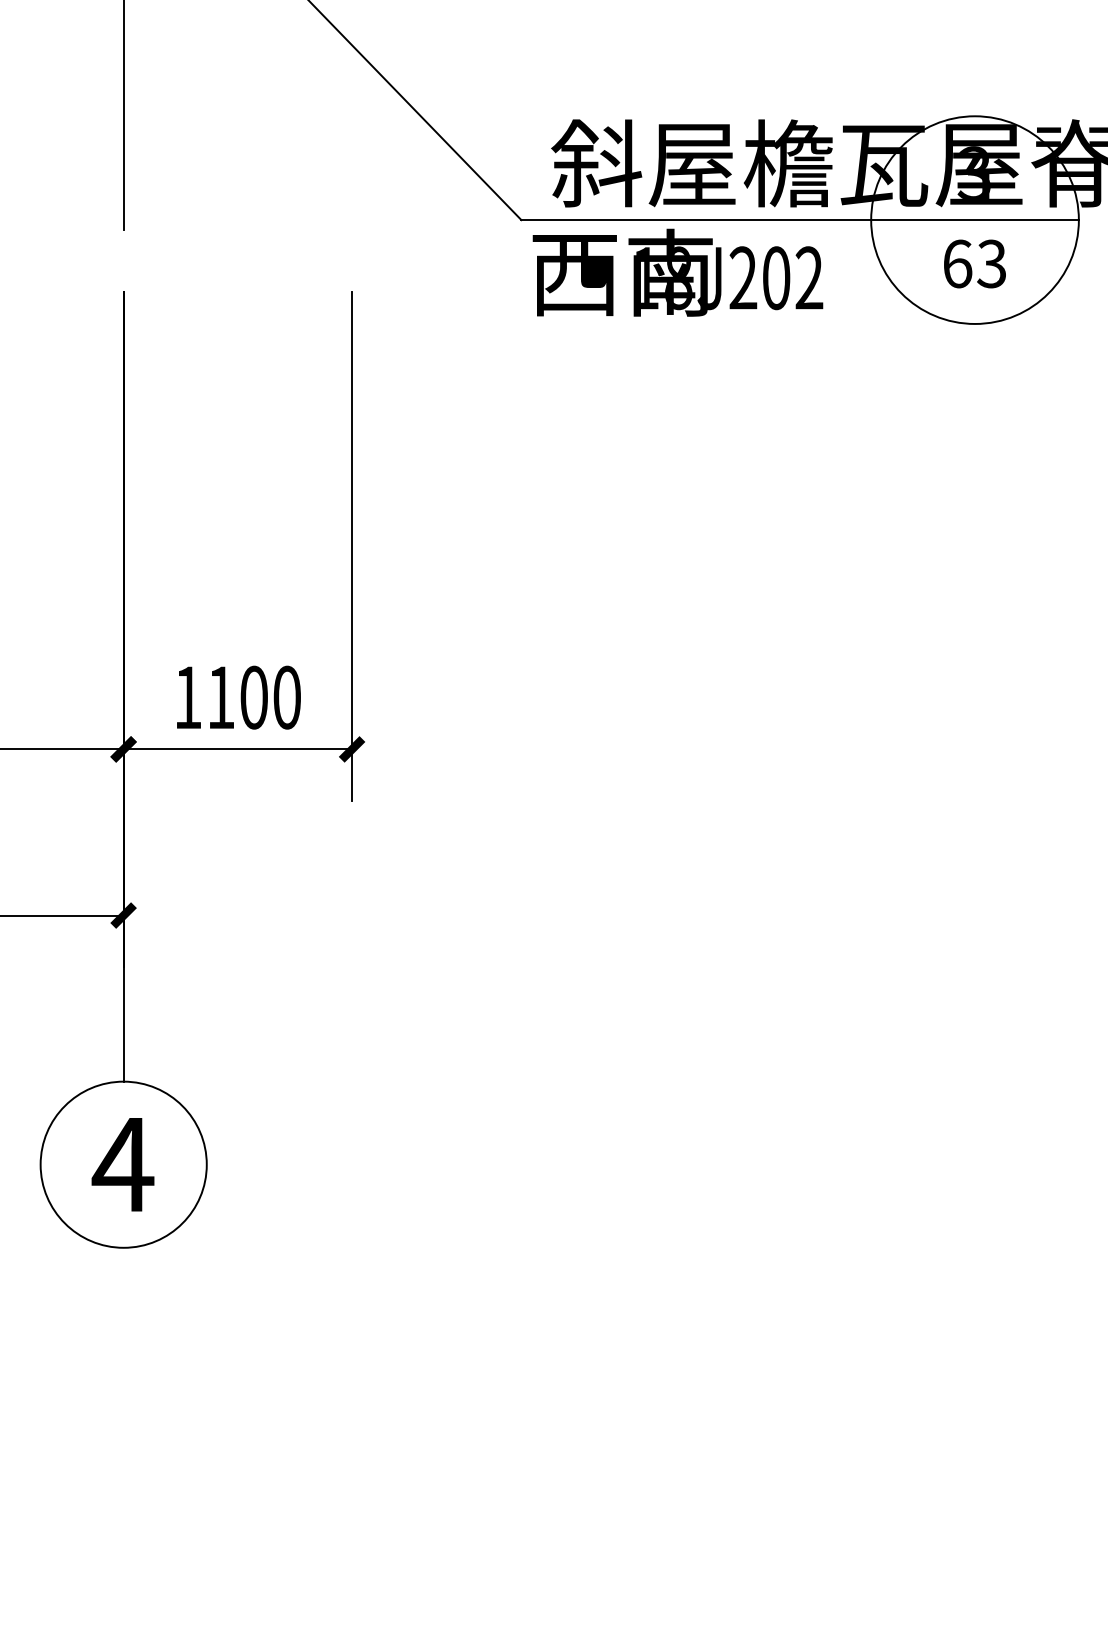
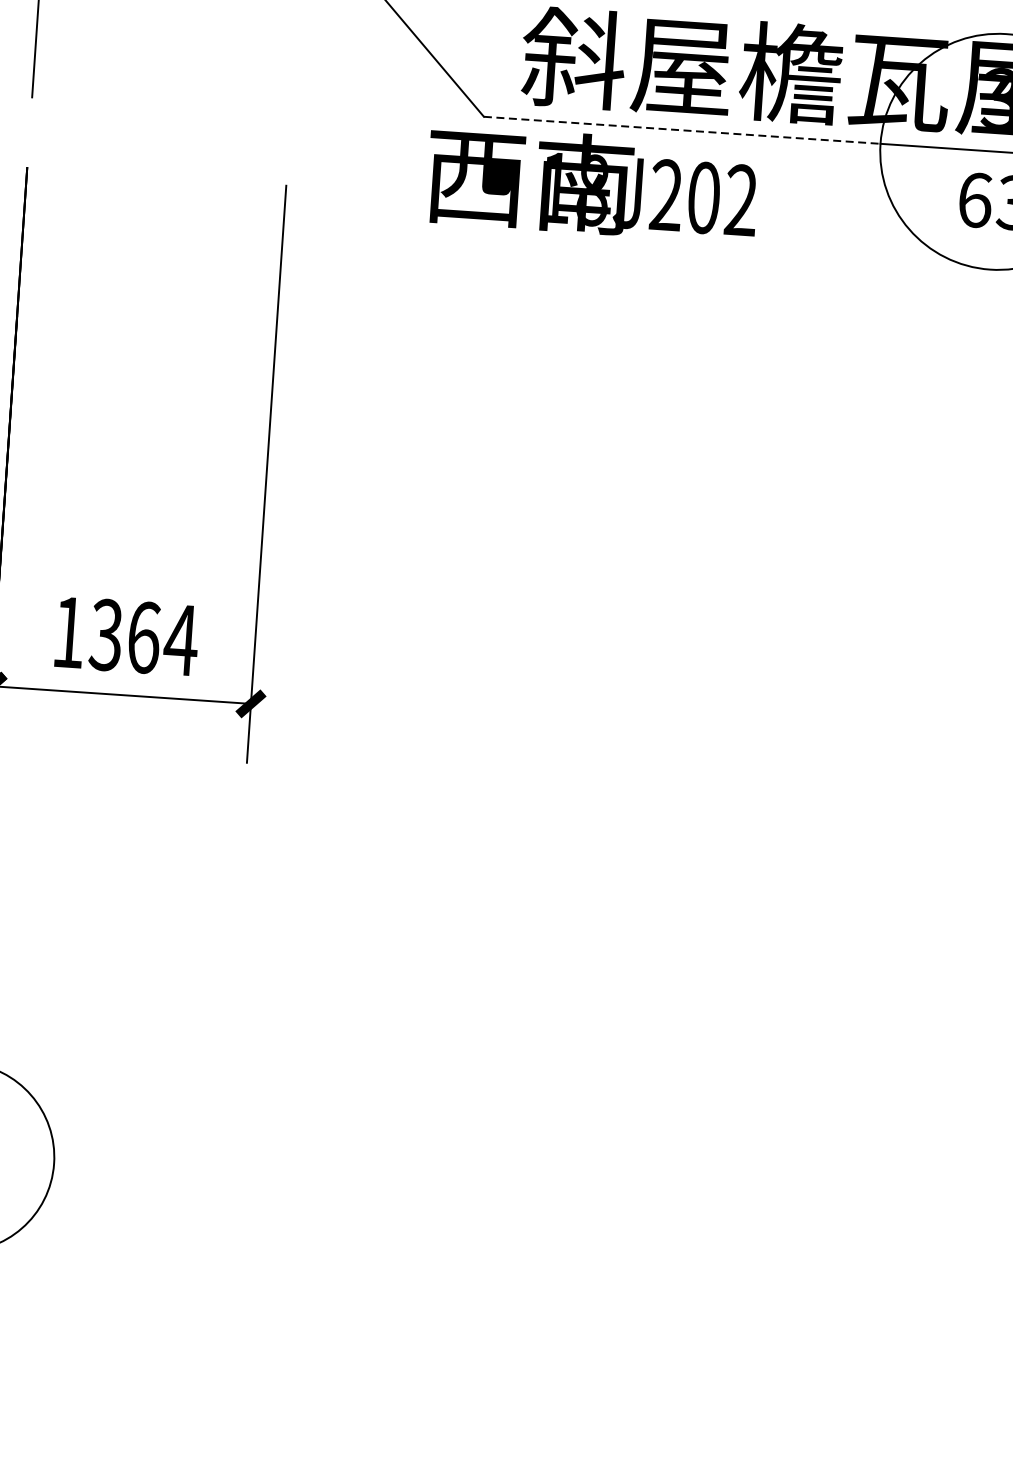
line: (696, 220) -> (682, 130), solid -> dashed
text: (677, 272) -> (592, 183), moved
text: (253, 697) -> (143, 637), 1100 -> 1364

